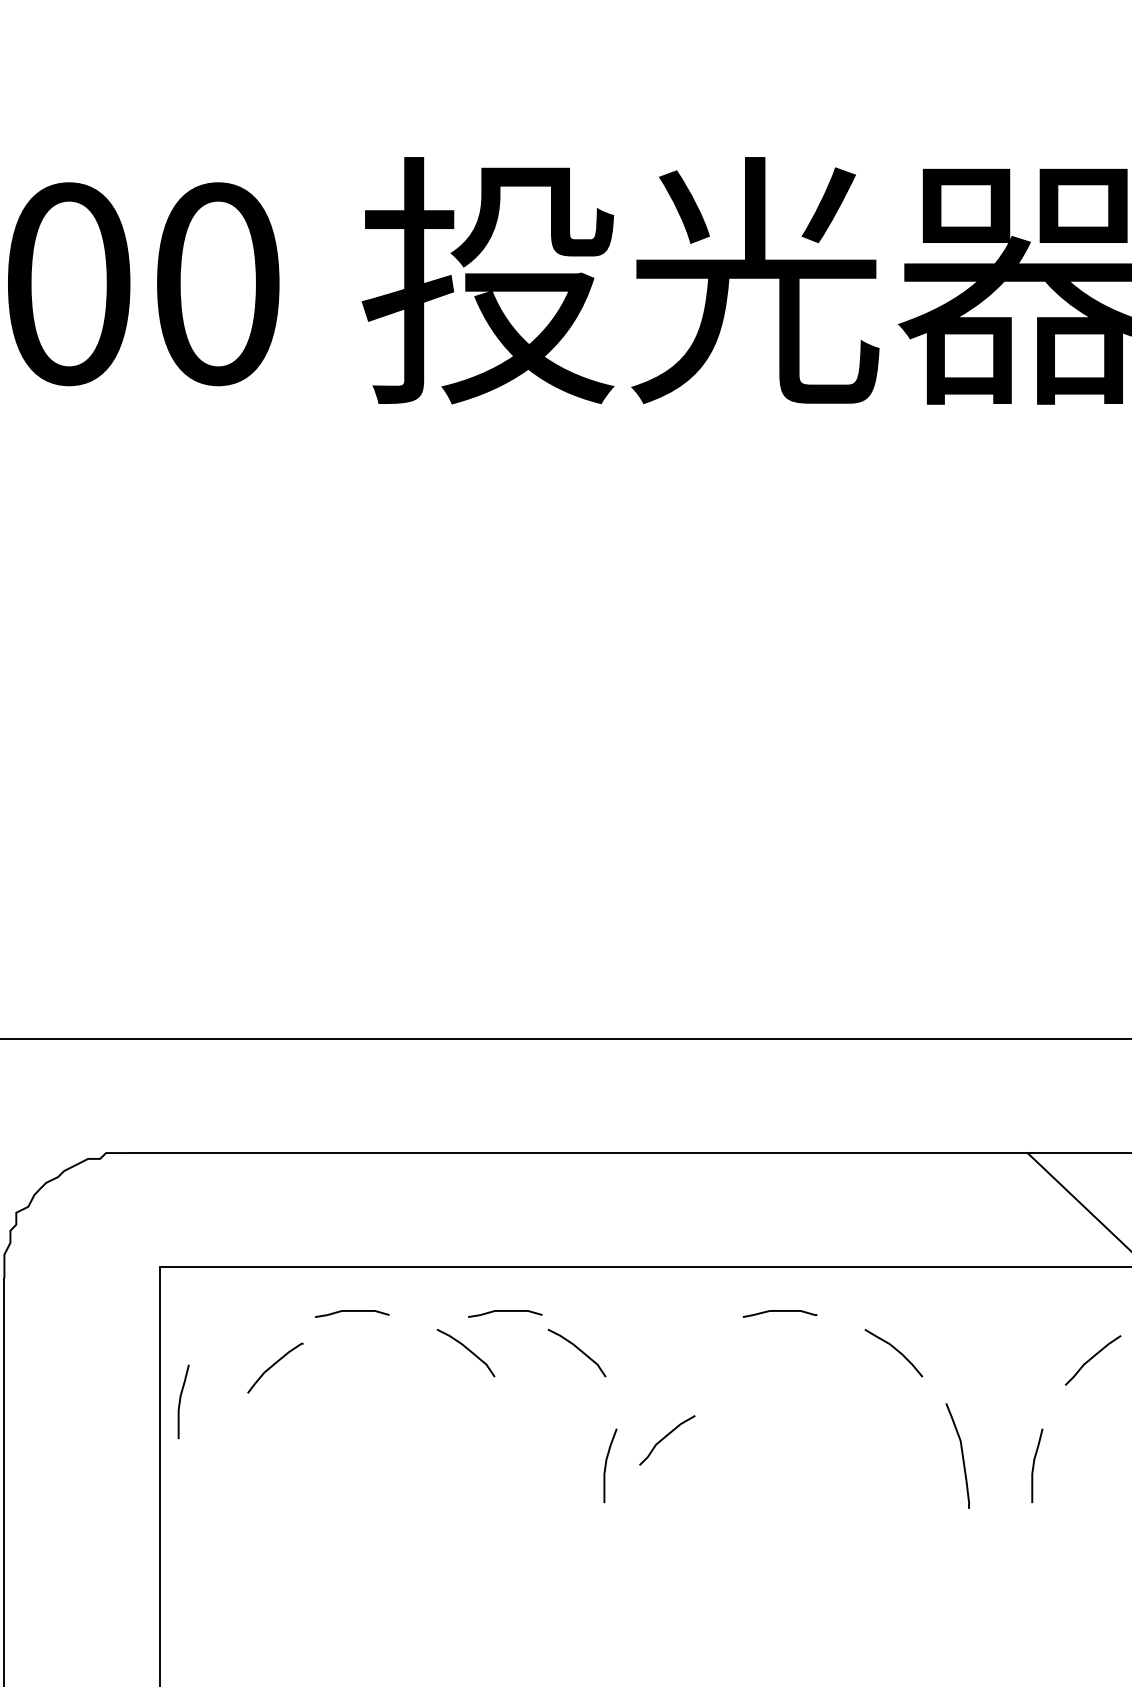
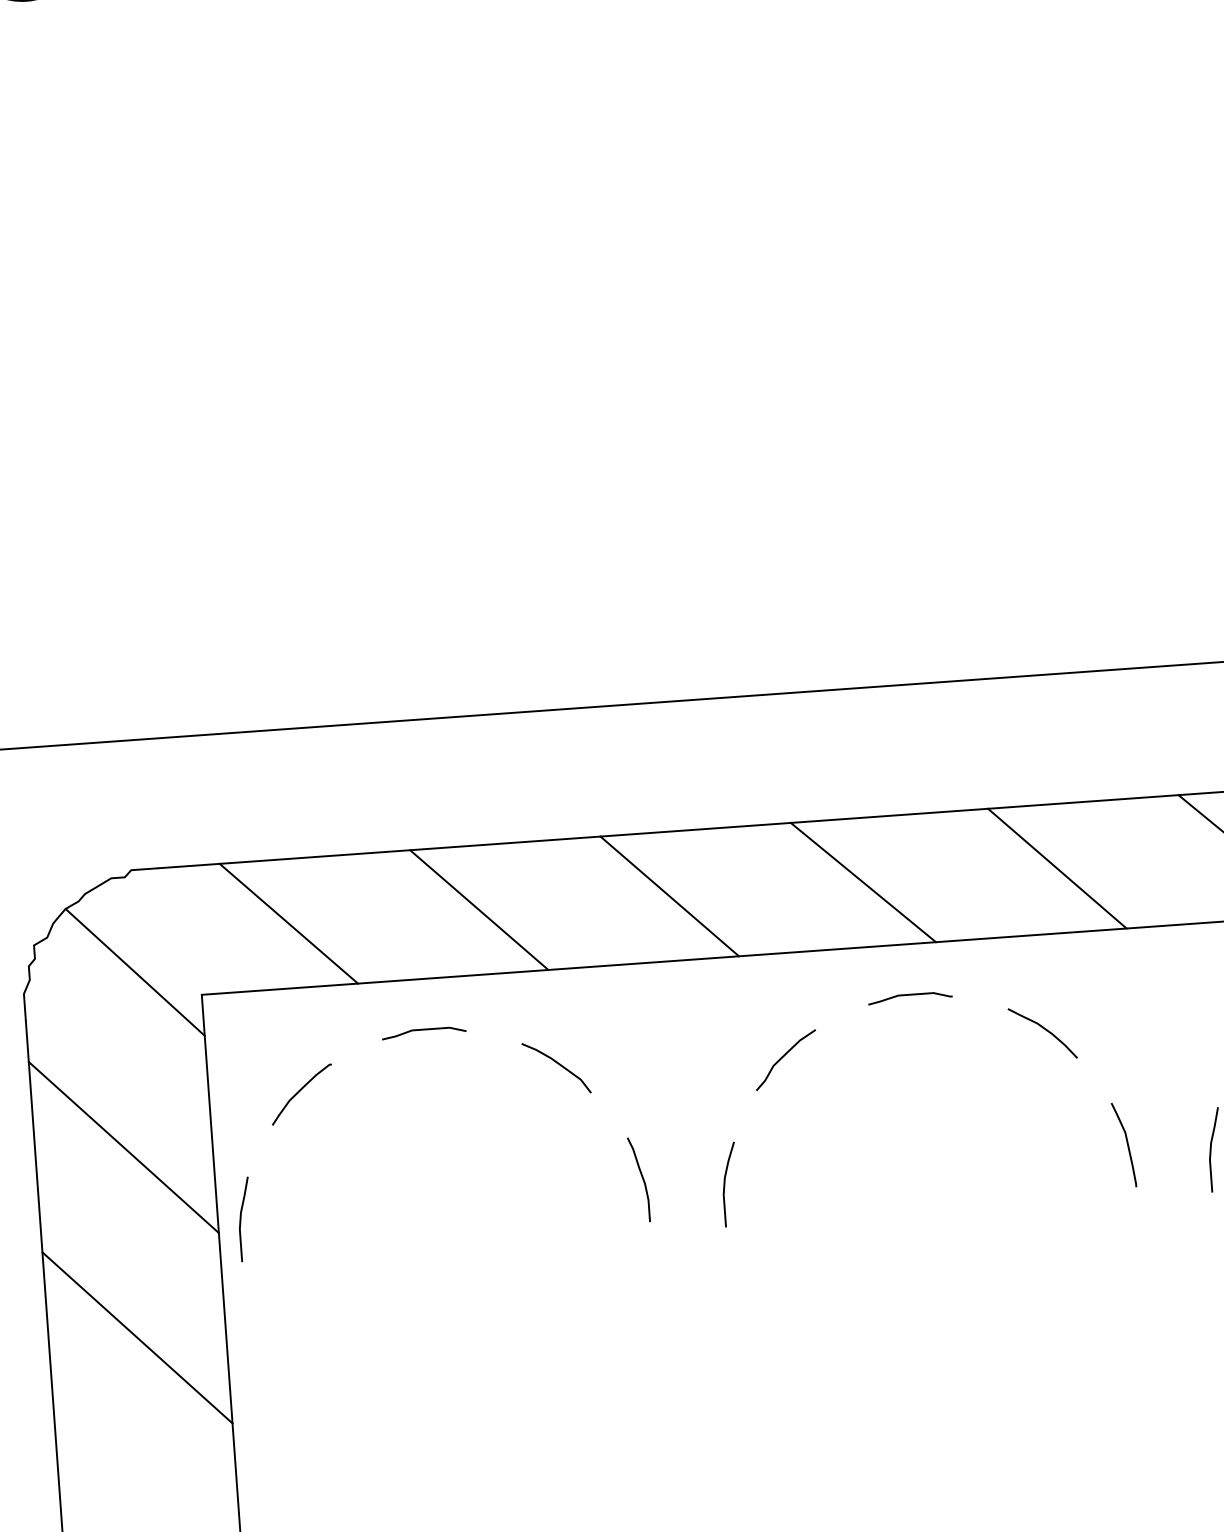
line: (240, 1209) -> (288, 923), added
line: (408, 1209) -> (479, 909), added
line: (575, 1209) -> (669, 896), added
line: (746, 1209) -> (863, 882), added
line: (916, 1209) -> (1056, 868), added
line: (103, 1242) -> (135, 972), added
curve: (505, 1311) -> (598, 1017), removed
curve: (577, 1349) -> (682, 1055), removed
curve: (274, 1365) -> (300, 1091), moved
line: (82, 1395) -> (124, 1147), added
curve: (181, 1399) -> (242, 1216), moved
curve: (665, 1438) -> (783, 1058), moved
part: (531, 1455) -> (639, 1179), added
part: (957, 1455) -> (1123, 1144), size x0.71
line: (82, 1562) -> (137, 1337), added

